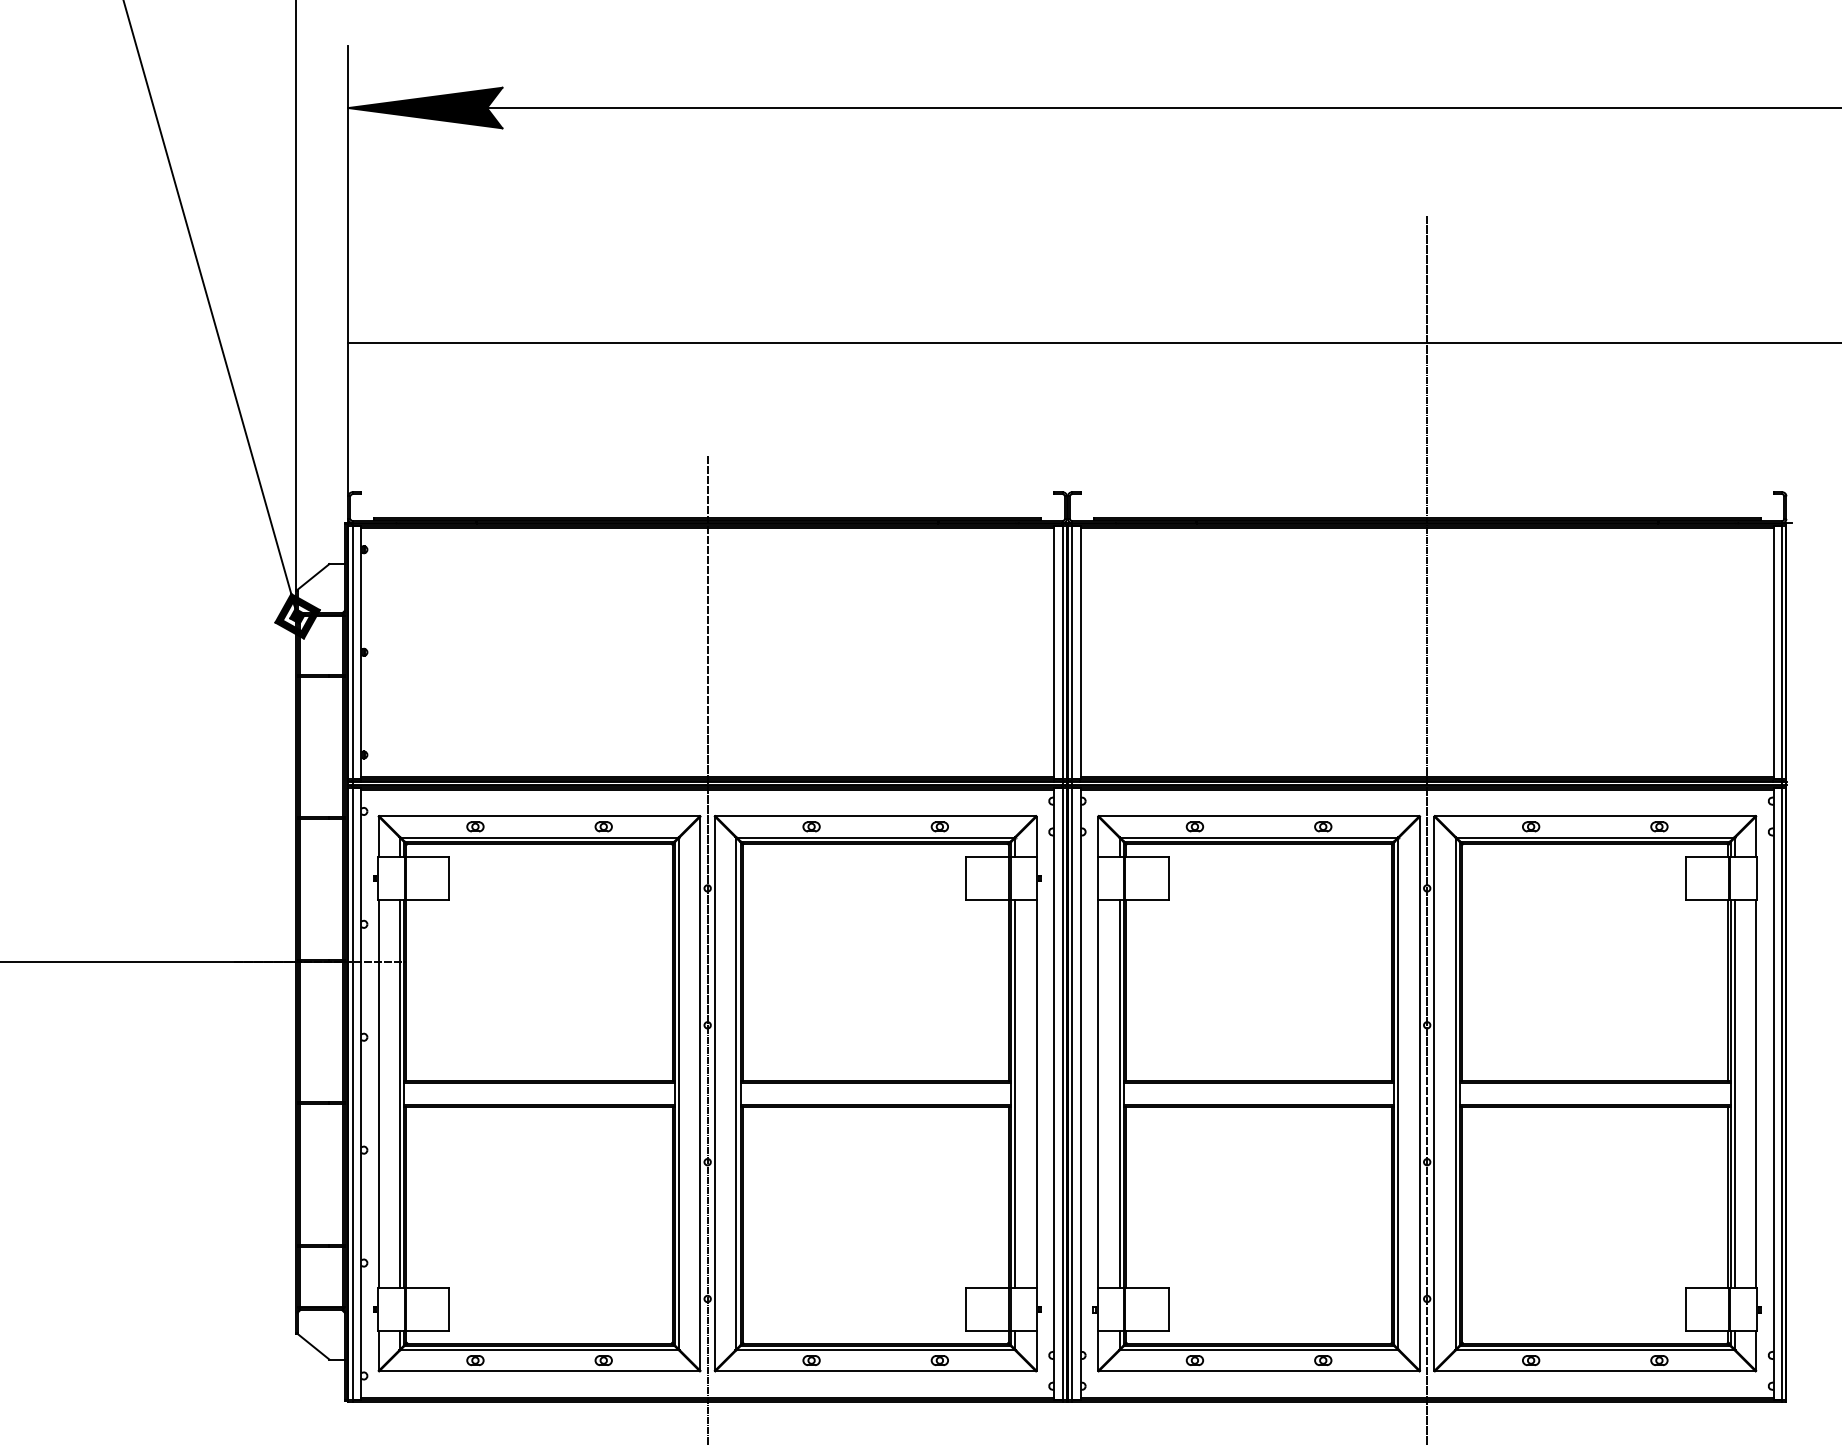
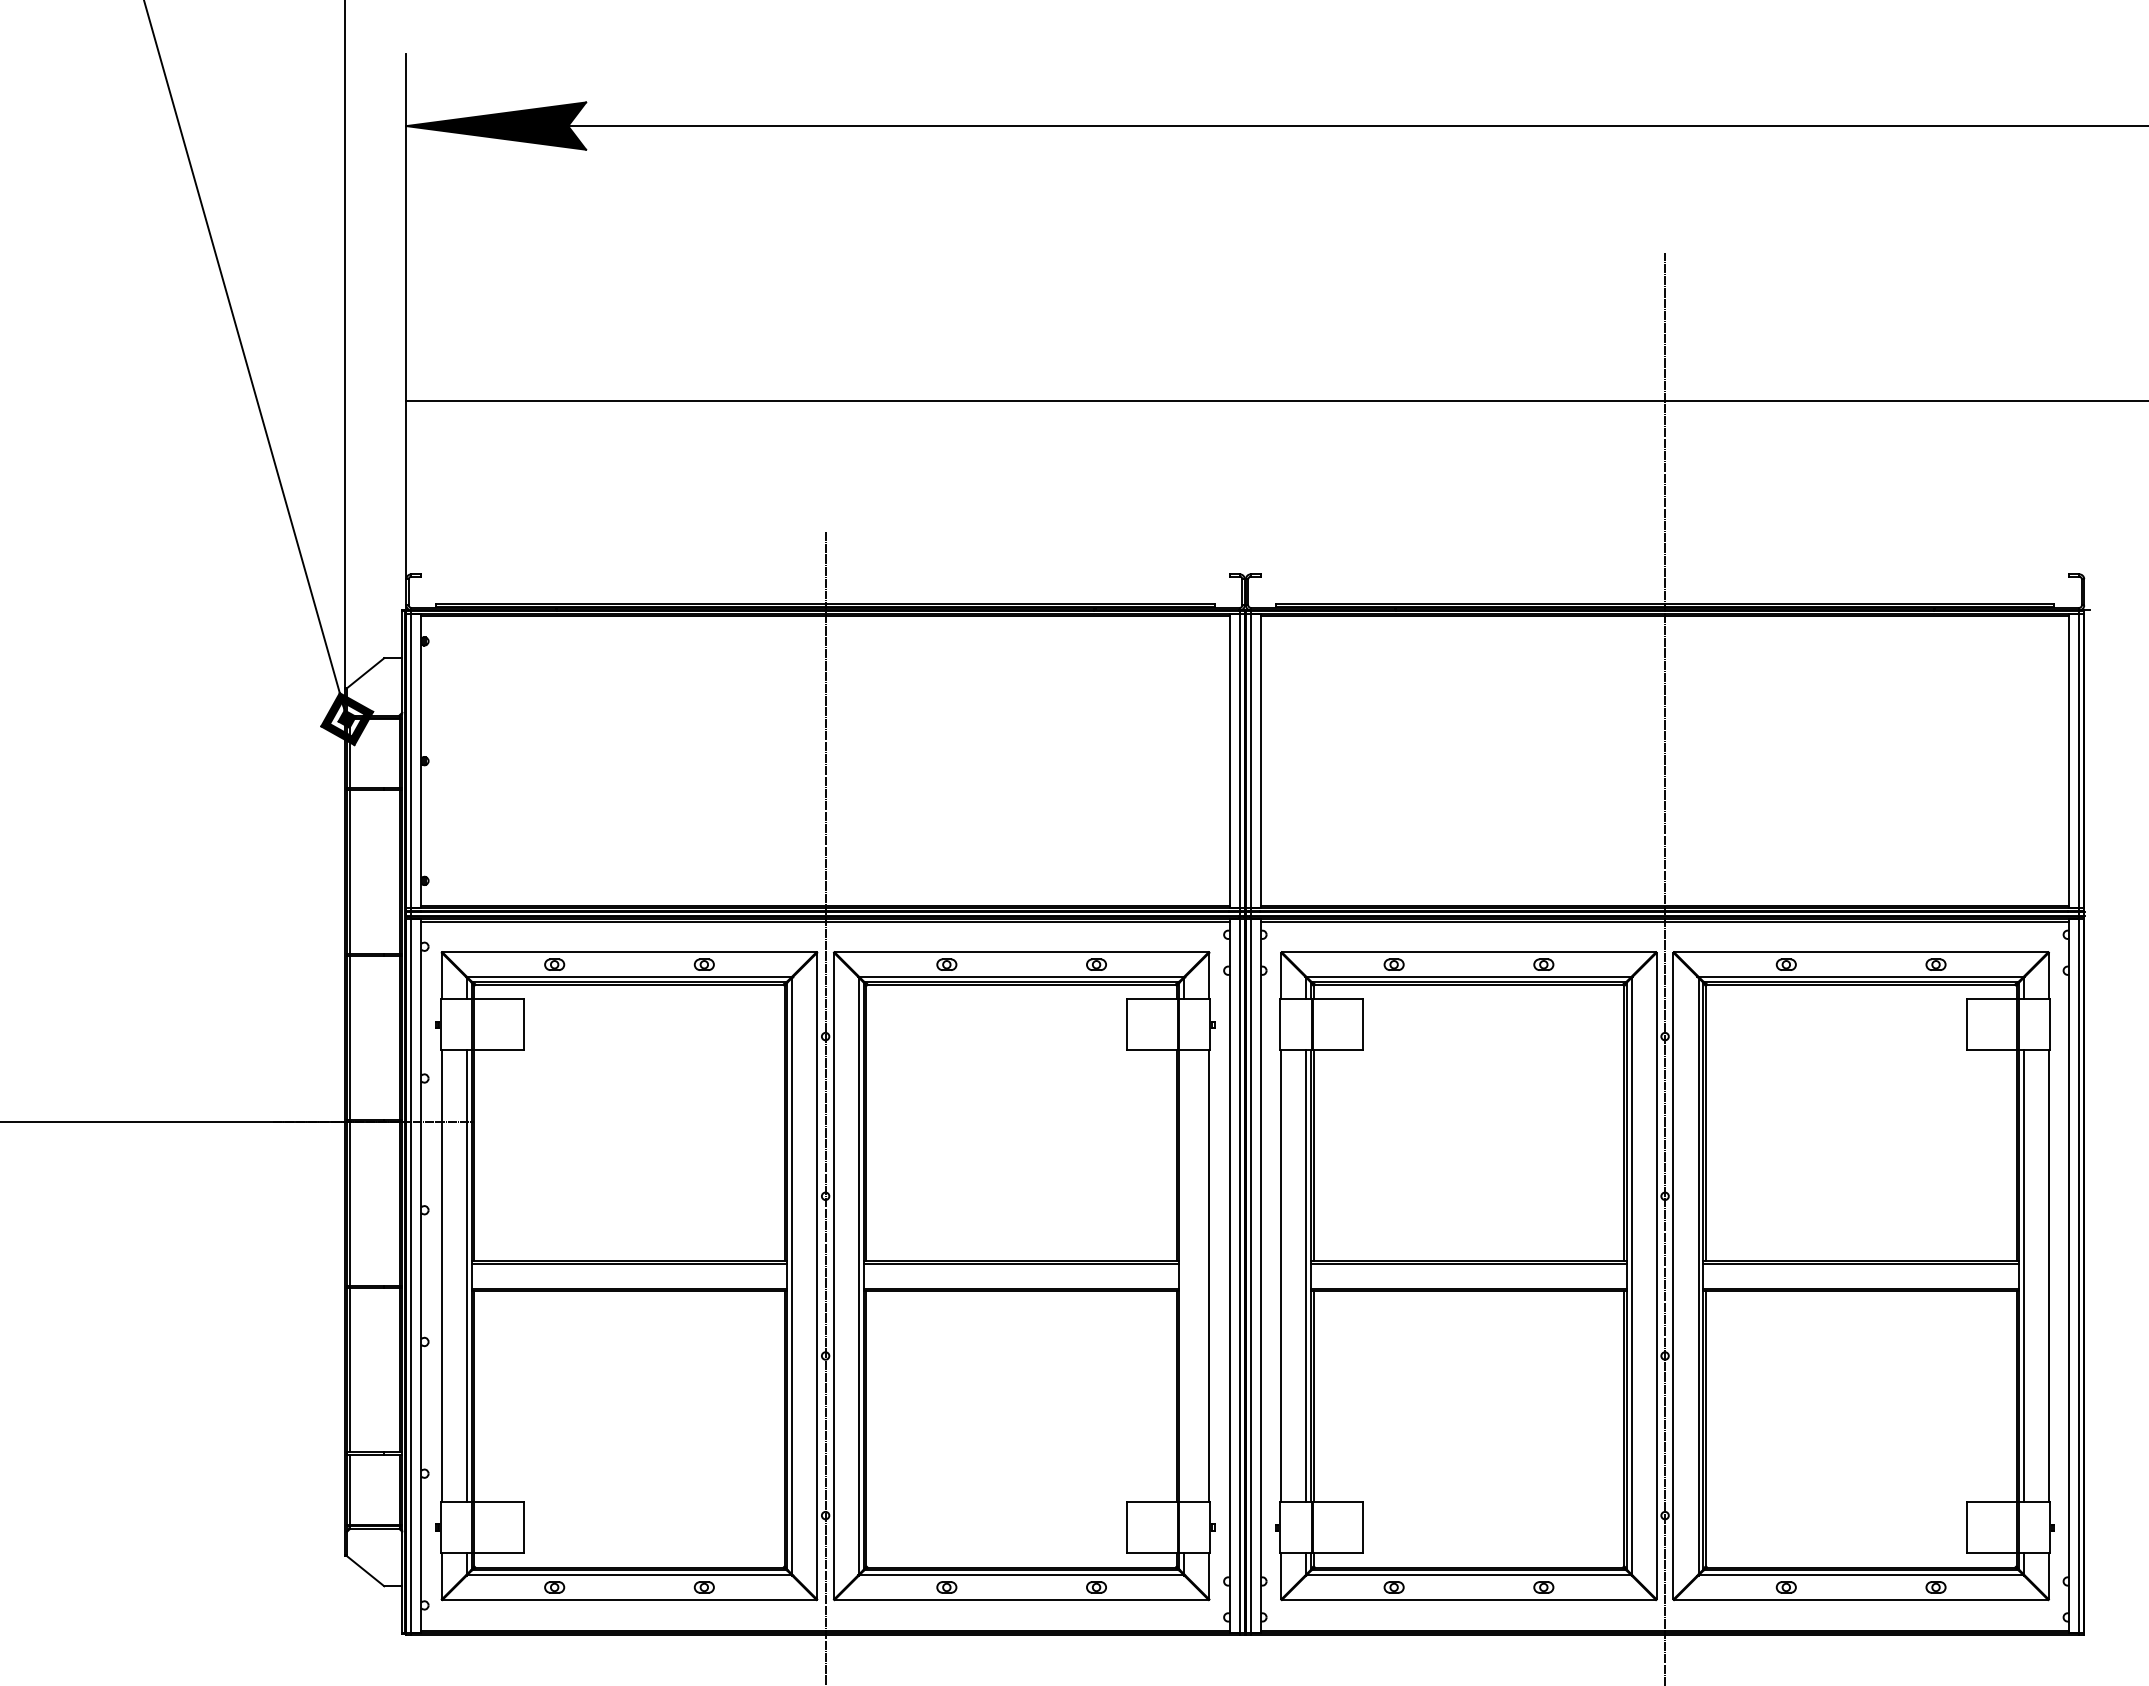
line: (1015, 1093) -> (1184, 1275), removed

